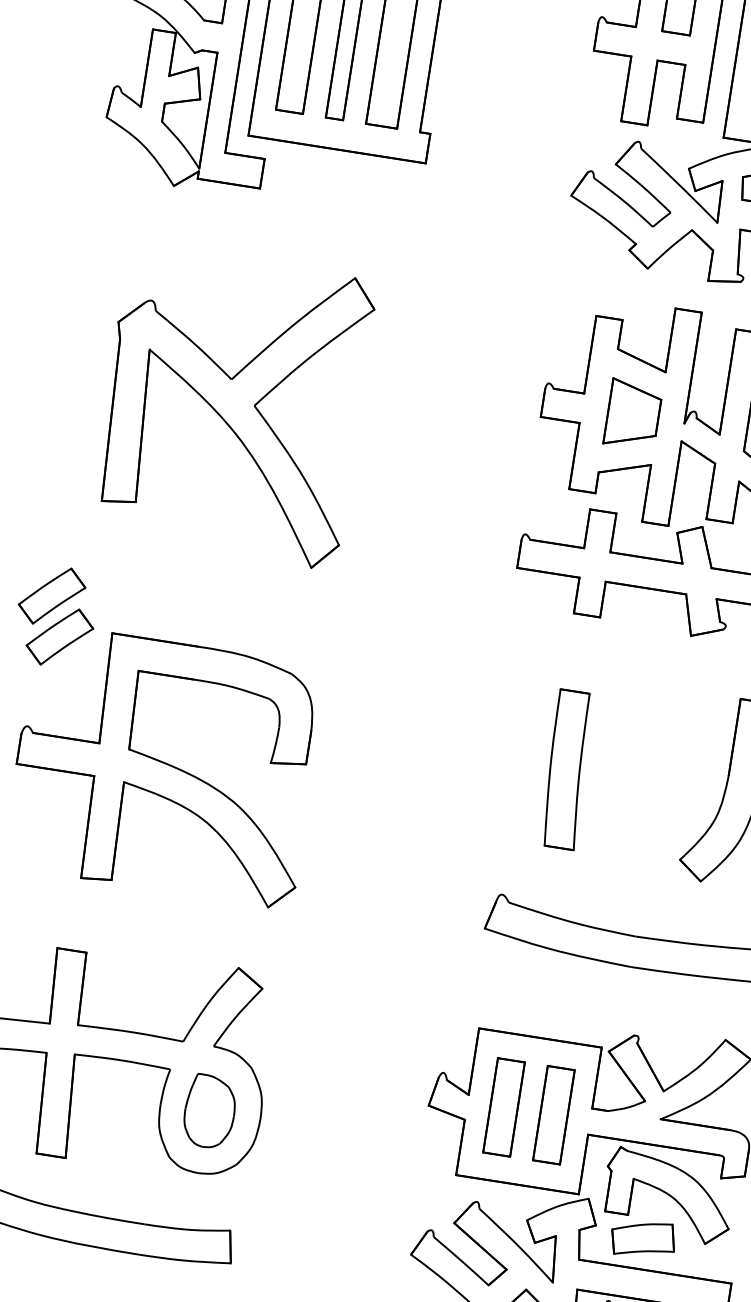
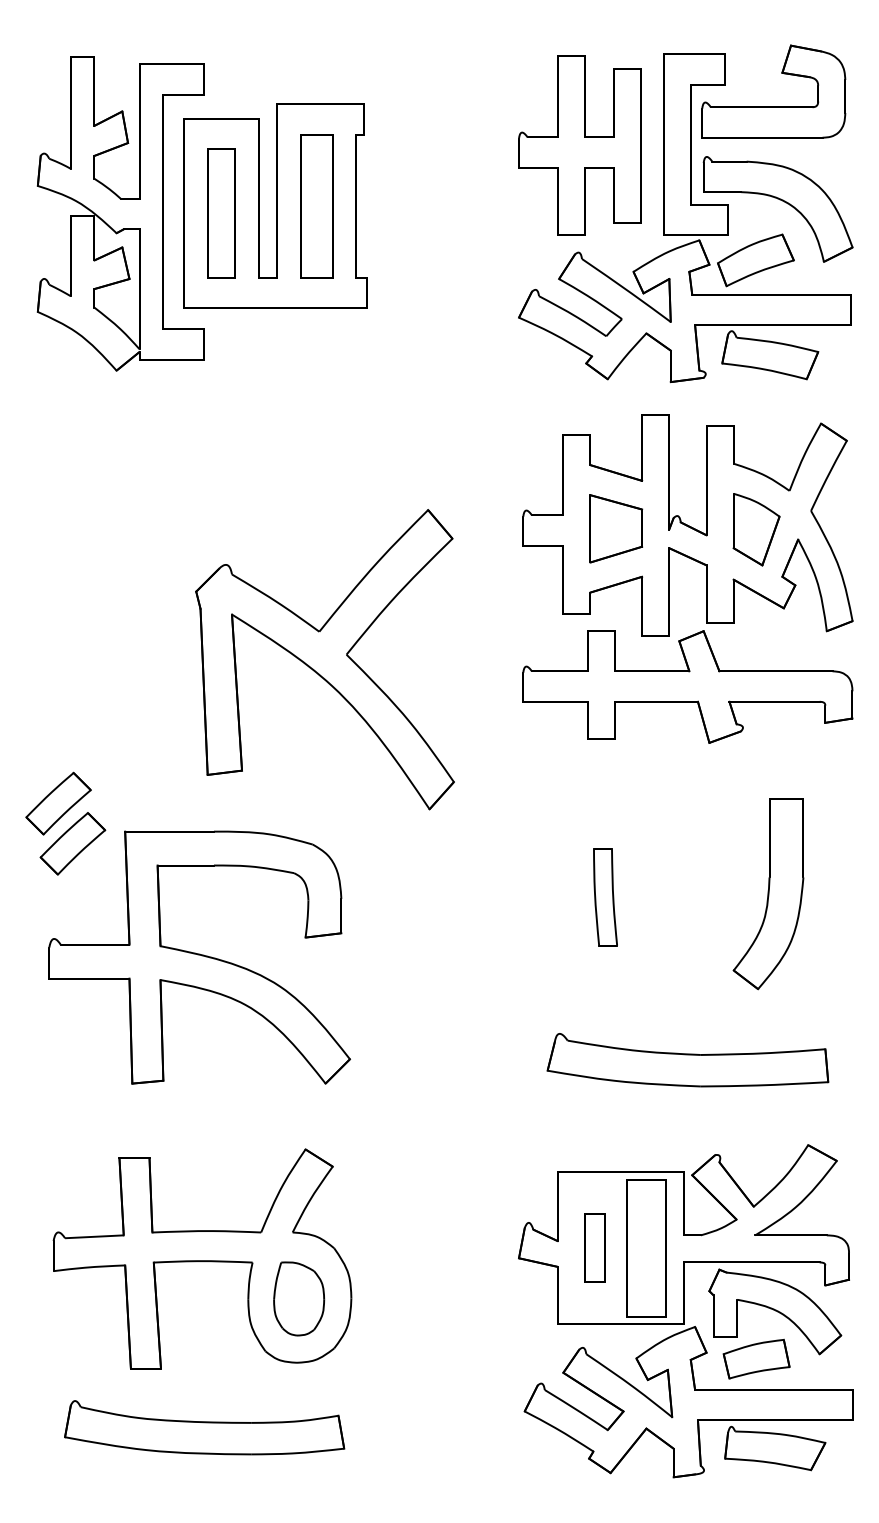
part: (232, 407) -> (324, 659), moved
part: (567, 769) -> (605, 897), size x0.6
part: (503, 1106) -> (594, 1247), size x0.7
part: (553, 1114) -> (646, 1247), size x1.4

